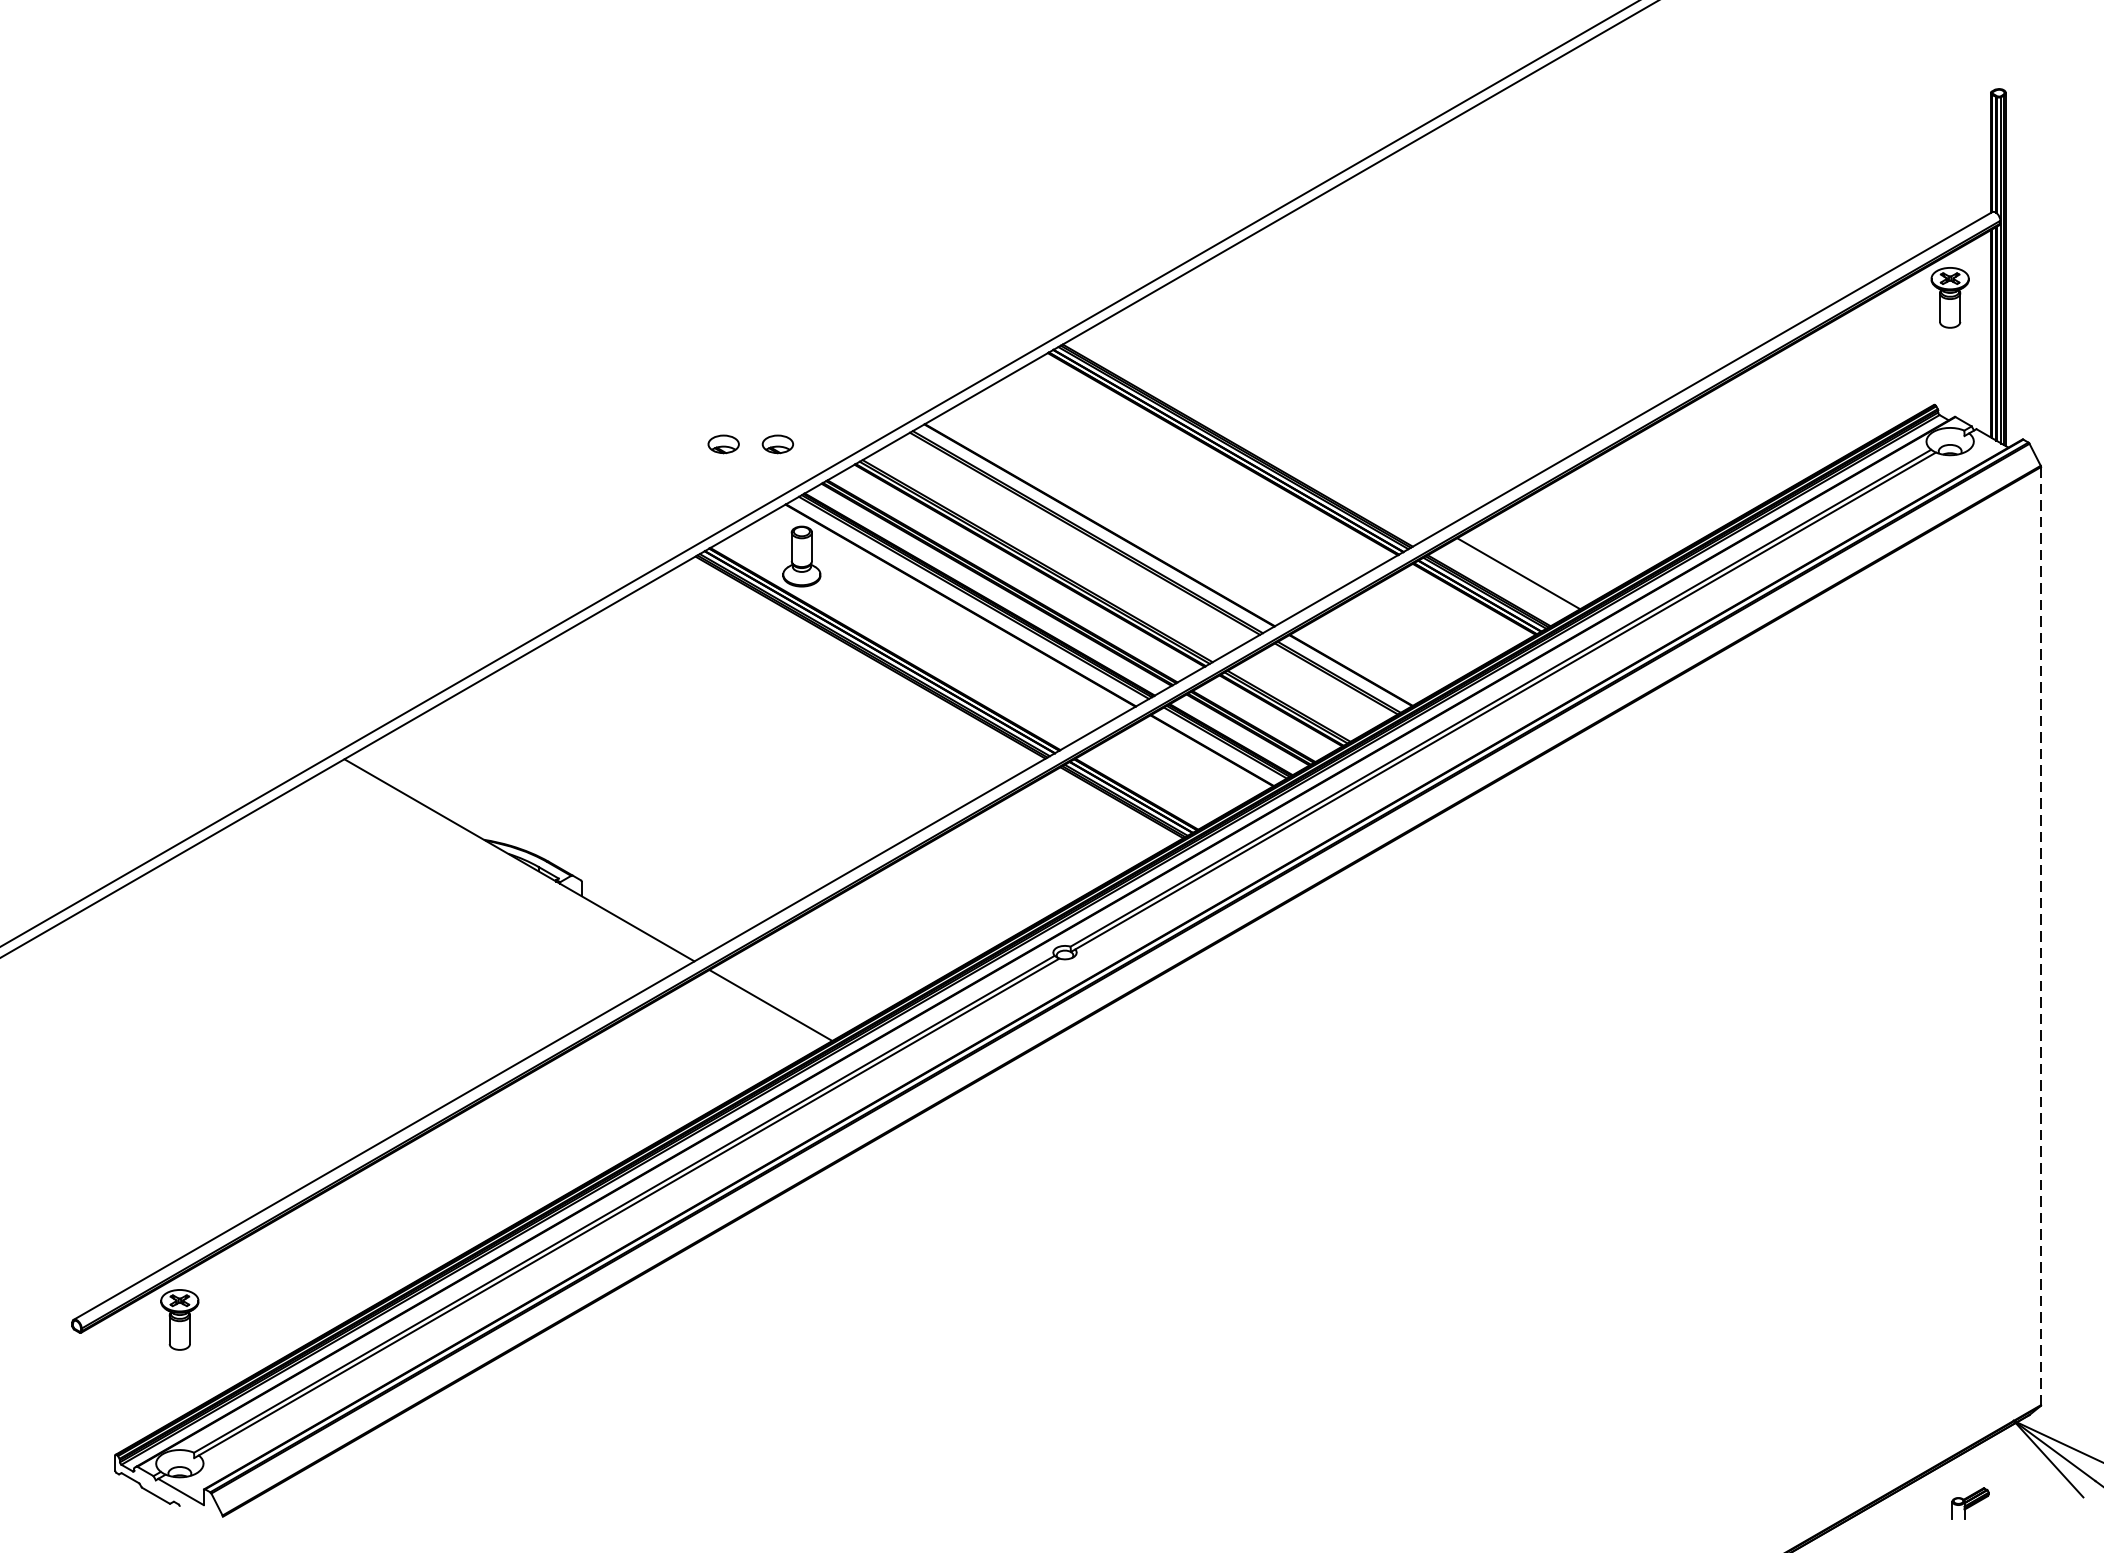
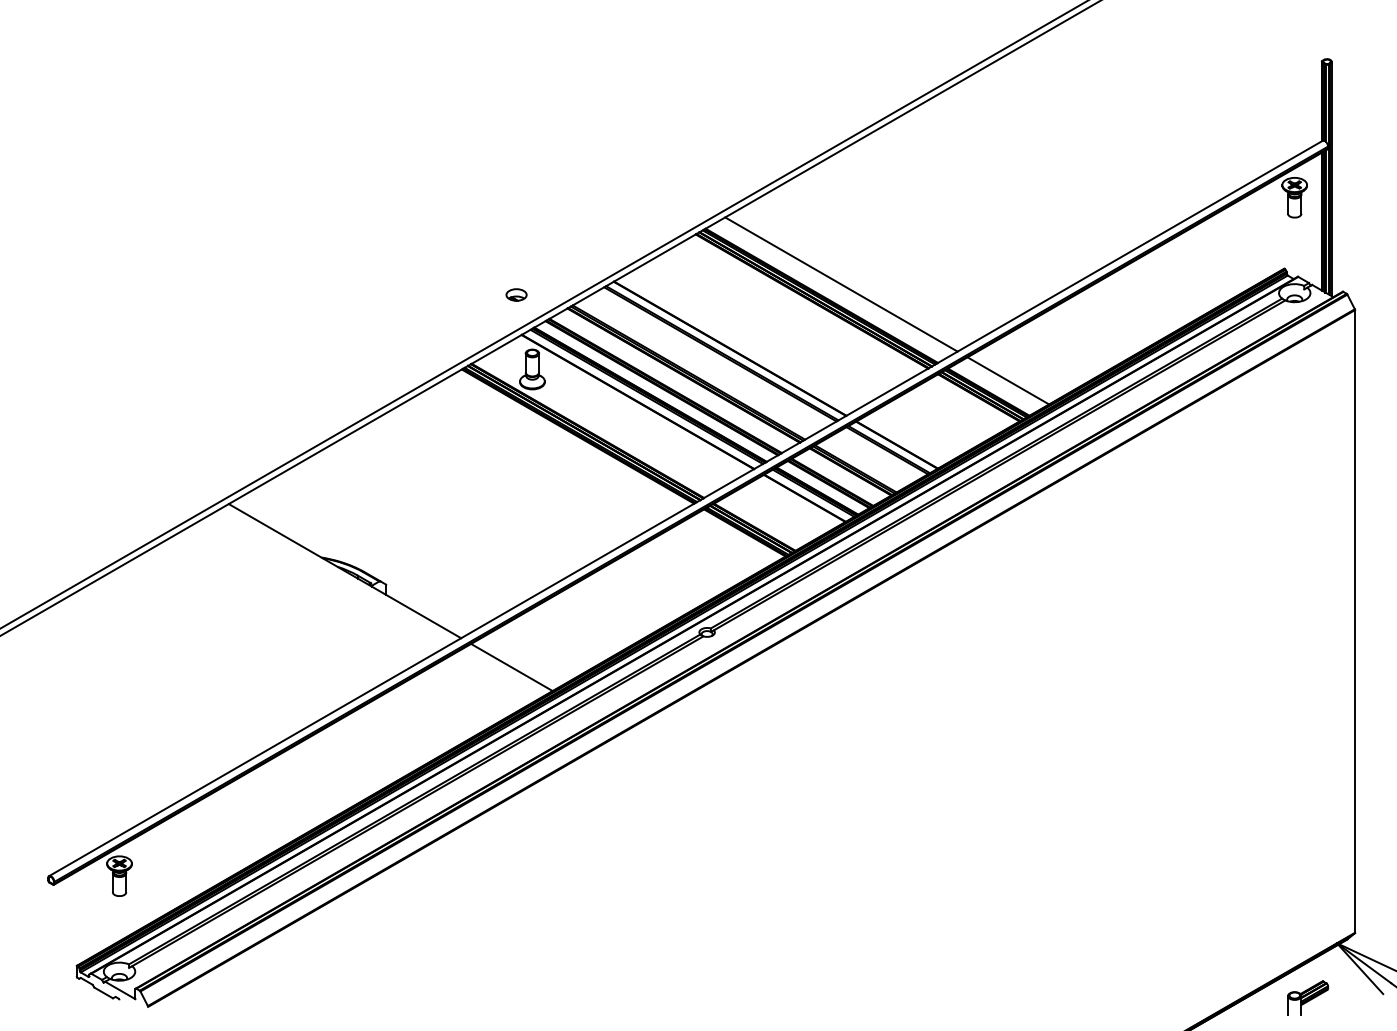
line: (1267, 428) -> (841, 284), added
part: (723, 443) -> (480, 294), removed
line: (2041, 936) -> (1355, 621), dashed -> solid
part: (1970, 1502) -> (1308, 997), size x1.67

